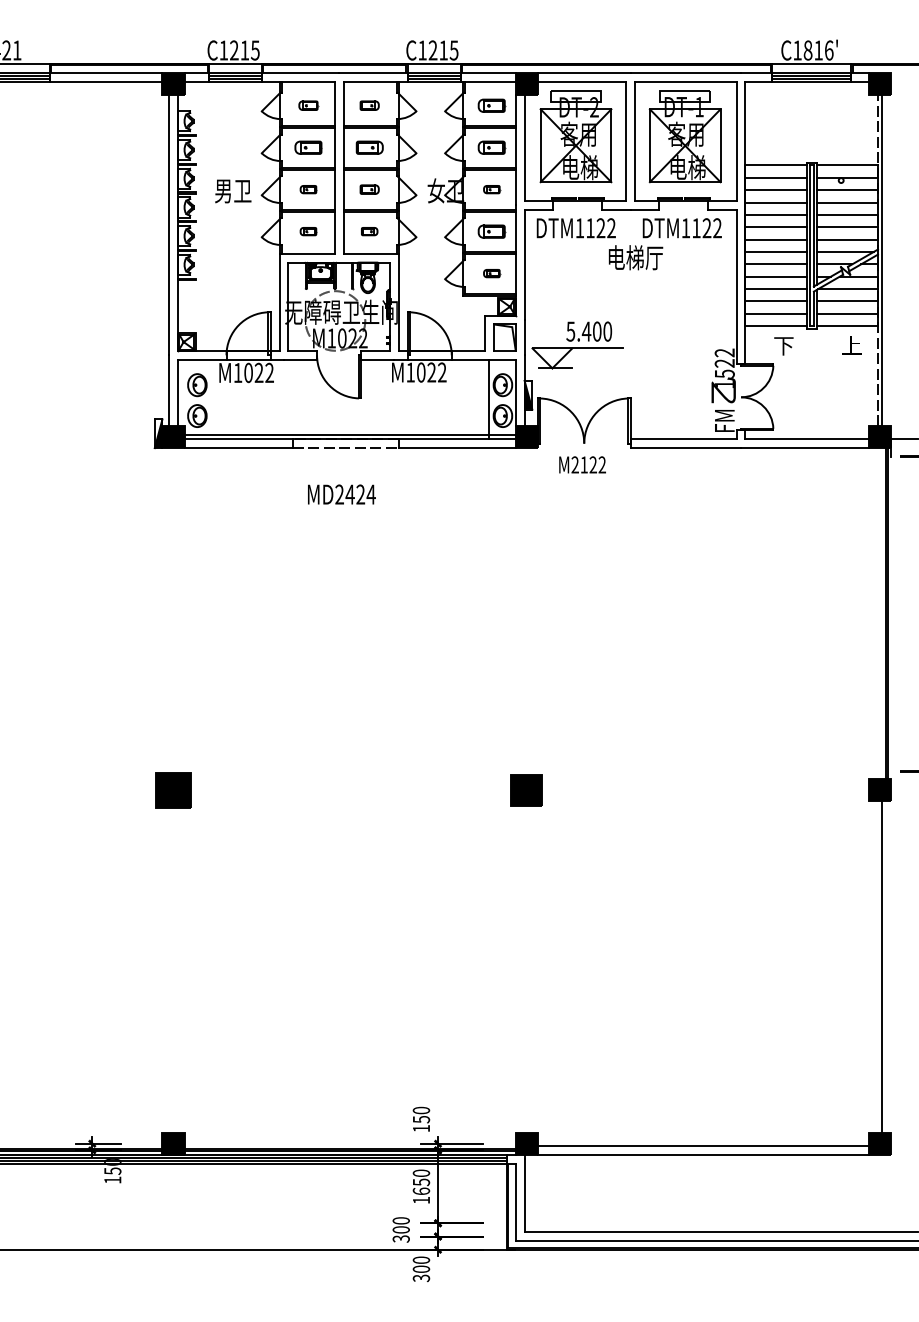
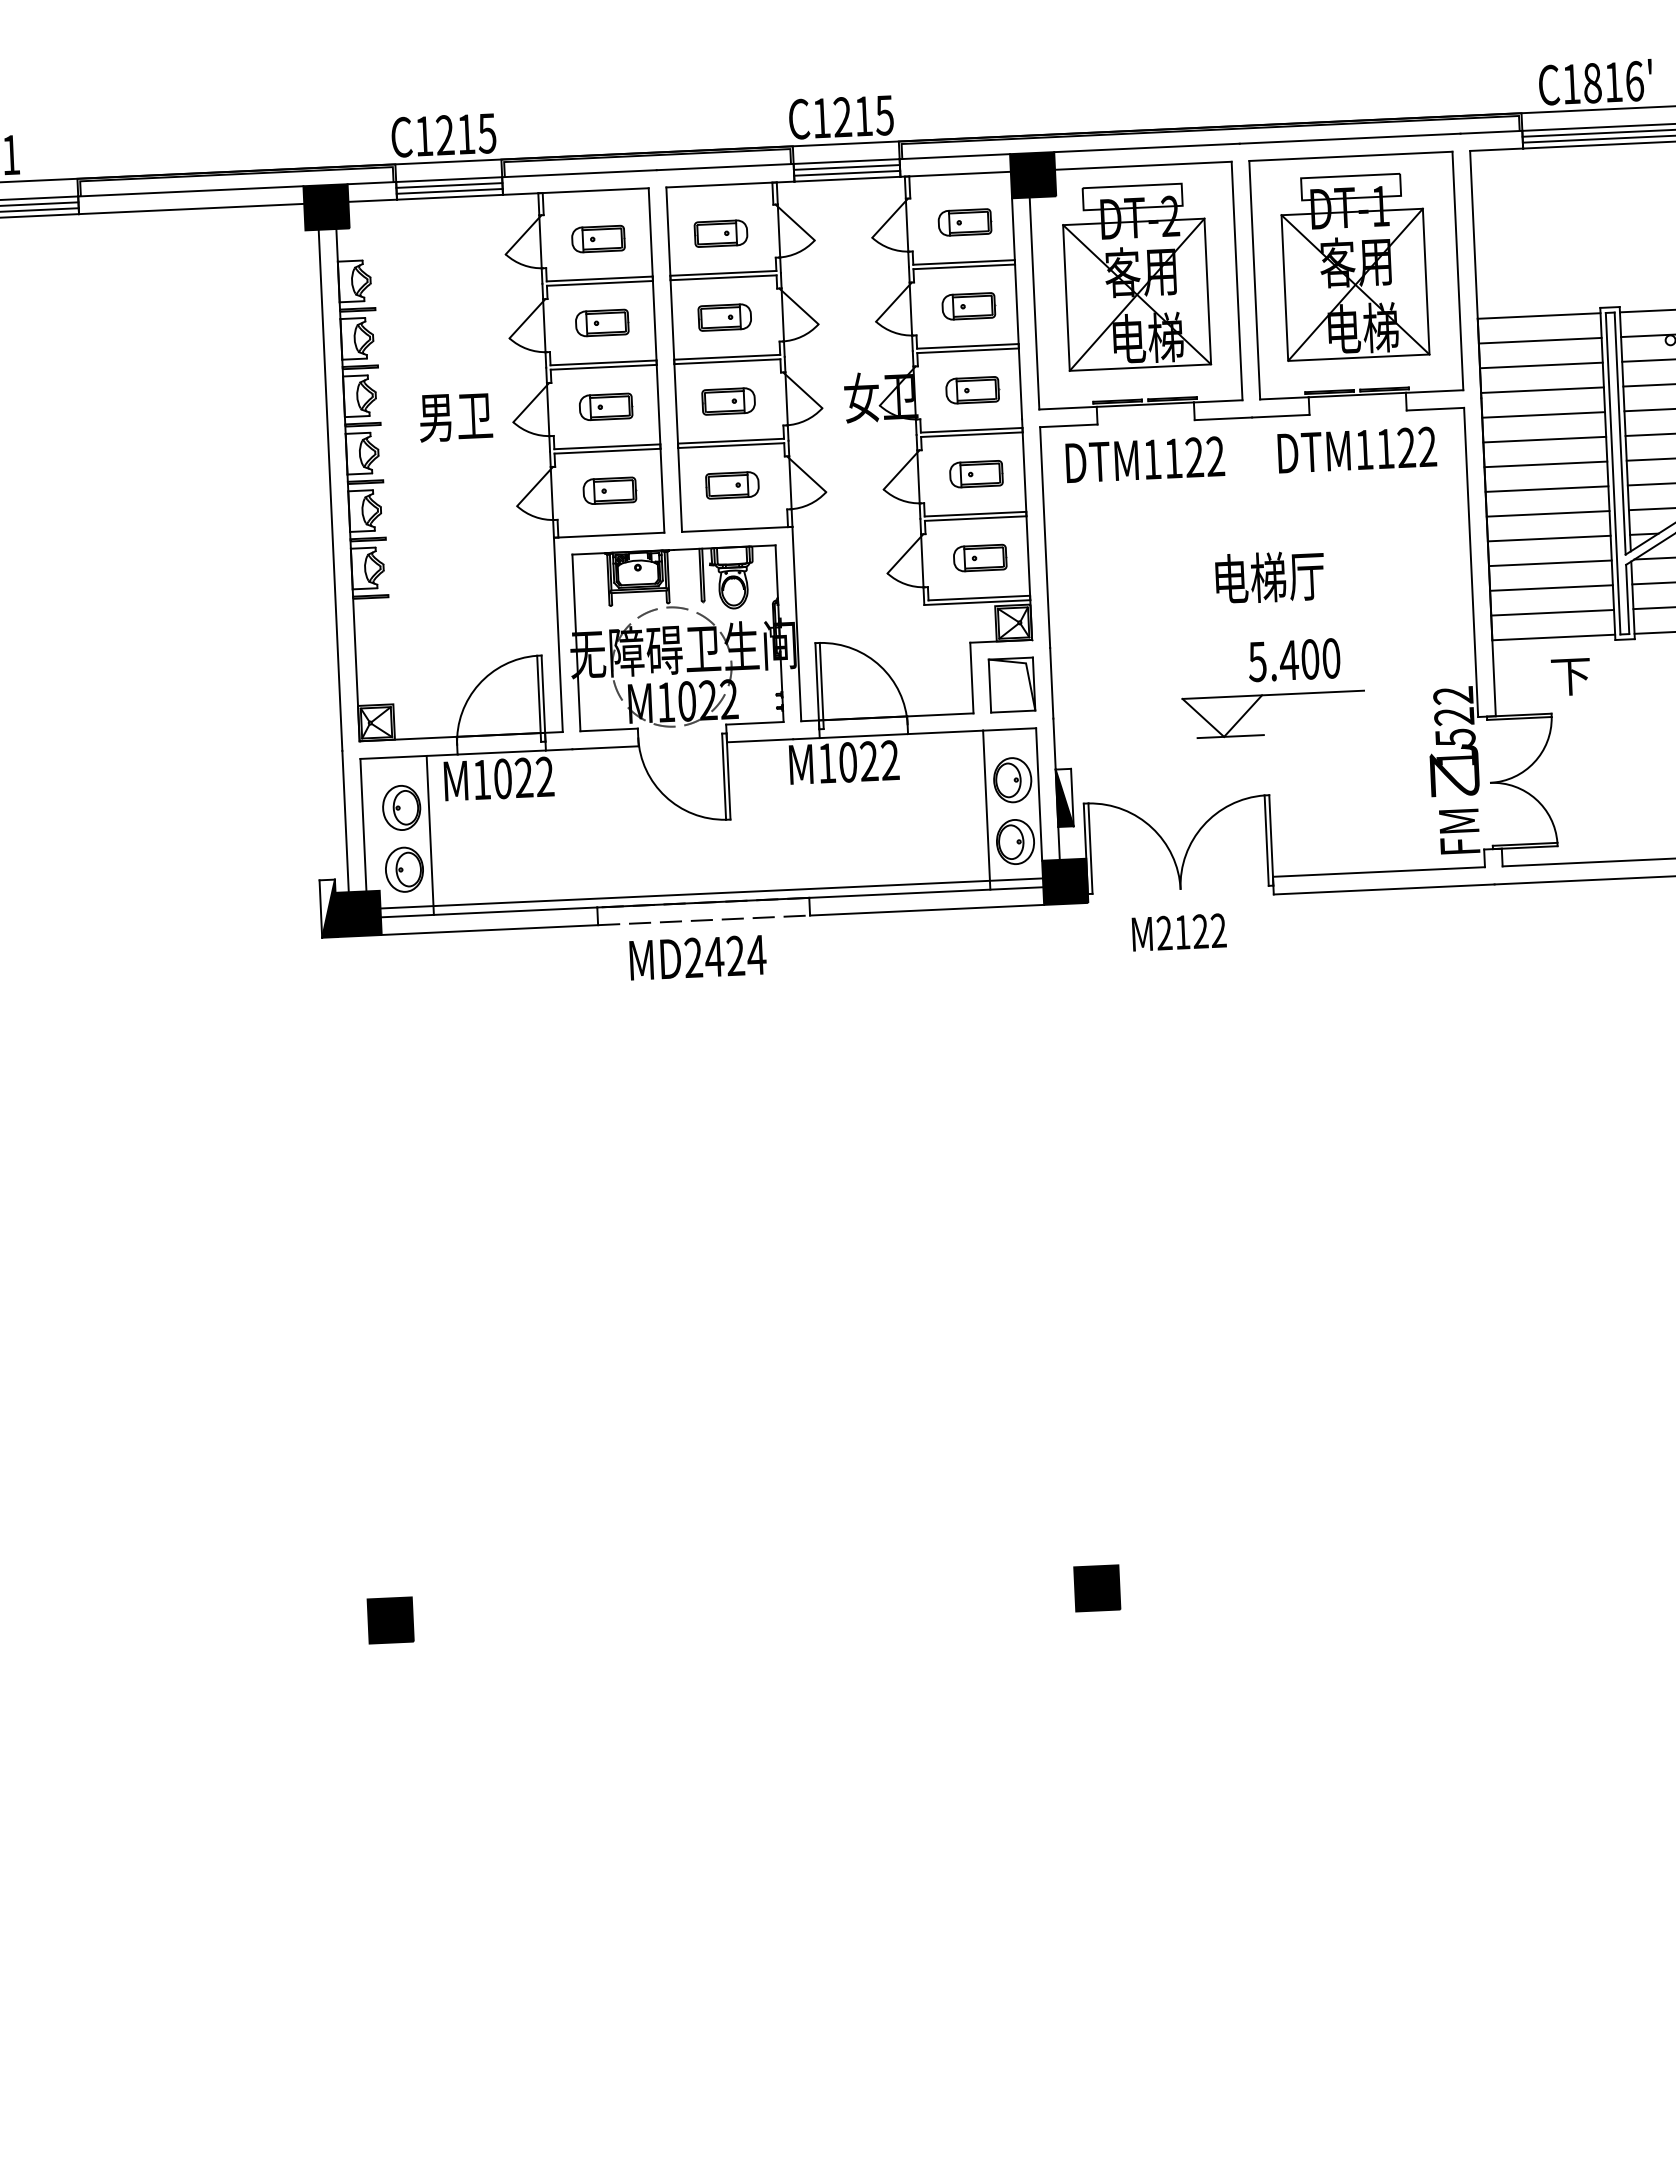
part: (308, 105) -> (598, 238), size x1.43
part: (369, 105) -> (720, 233), size x1.43
part: (308, 189) -> (606, 406), size x1.67
part: (369, 189) -> (728, 401), size x1.43
part: (491, 189) -> (972, 389), size x1.67
part: (308, 231) -> (609, 490), size x1.67
part: (369, 231) -> (731, 485), size x1.67
text: (635, 257) -> (1269, 576), moved
part: (491, 273) -> (979, 557), size x1.67
part: (577, 345) -> (1272, 688), moved
line: (211, 399) -> (431, 835), added
text: (341, 494) -> (697, 957), moved
part: (173, 789) -> (390, 1618), size x0.62
part: (526, 789) -> (1096, 1586), size x0.71

